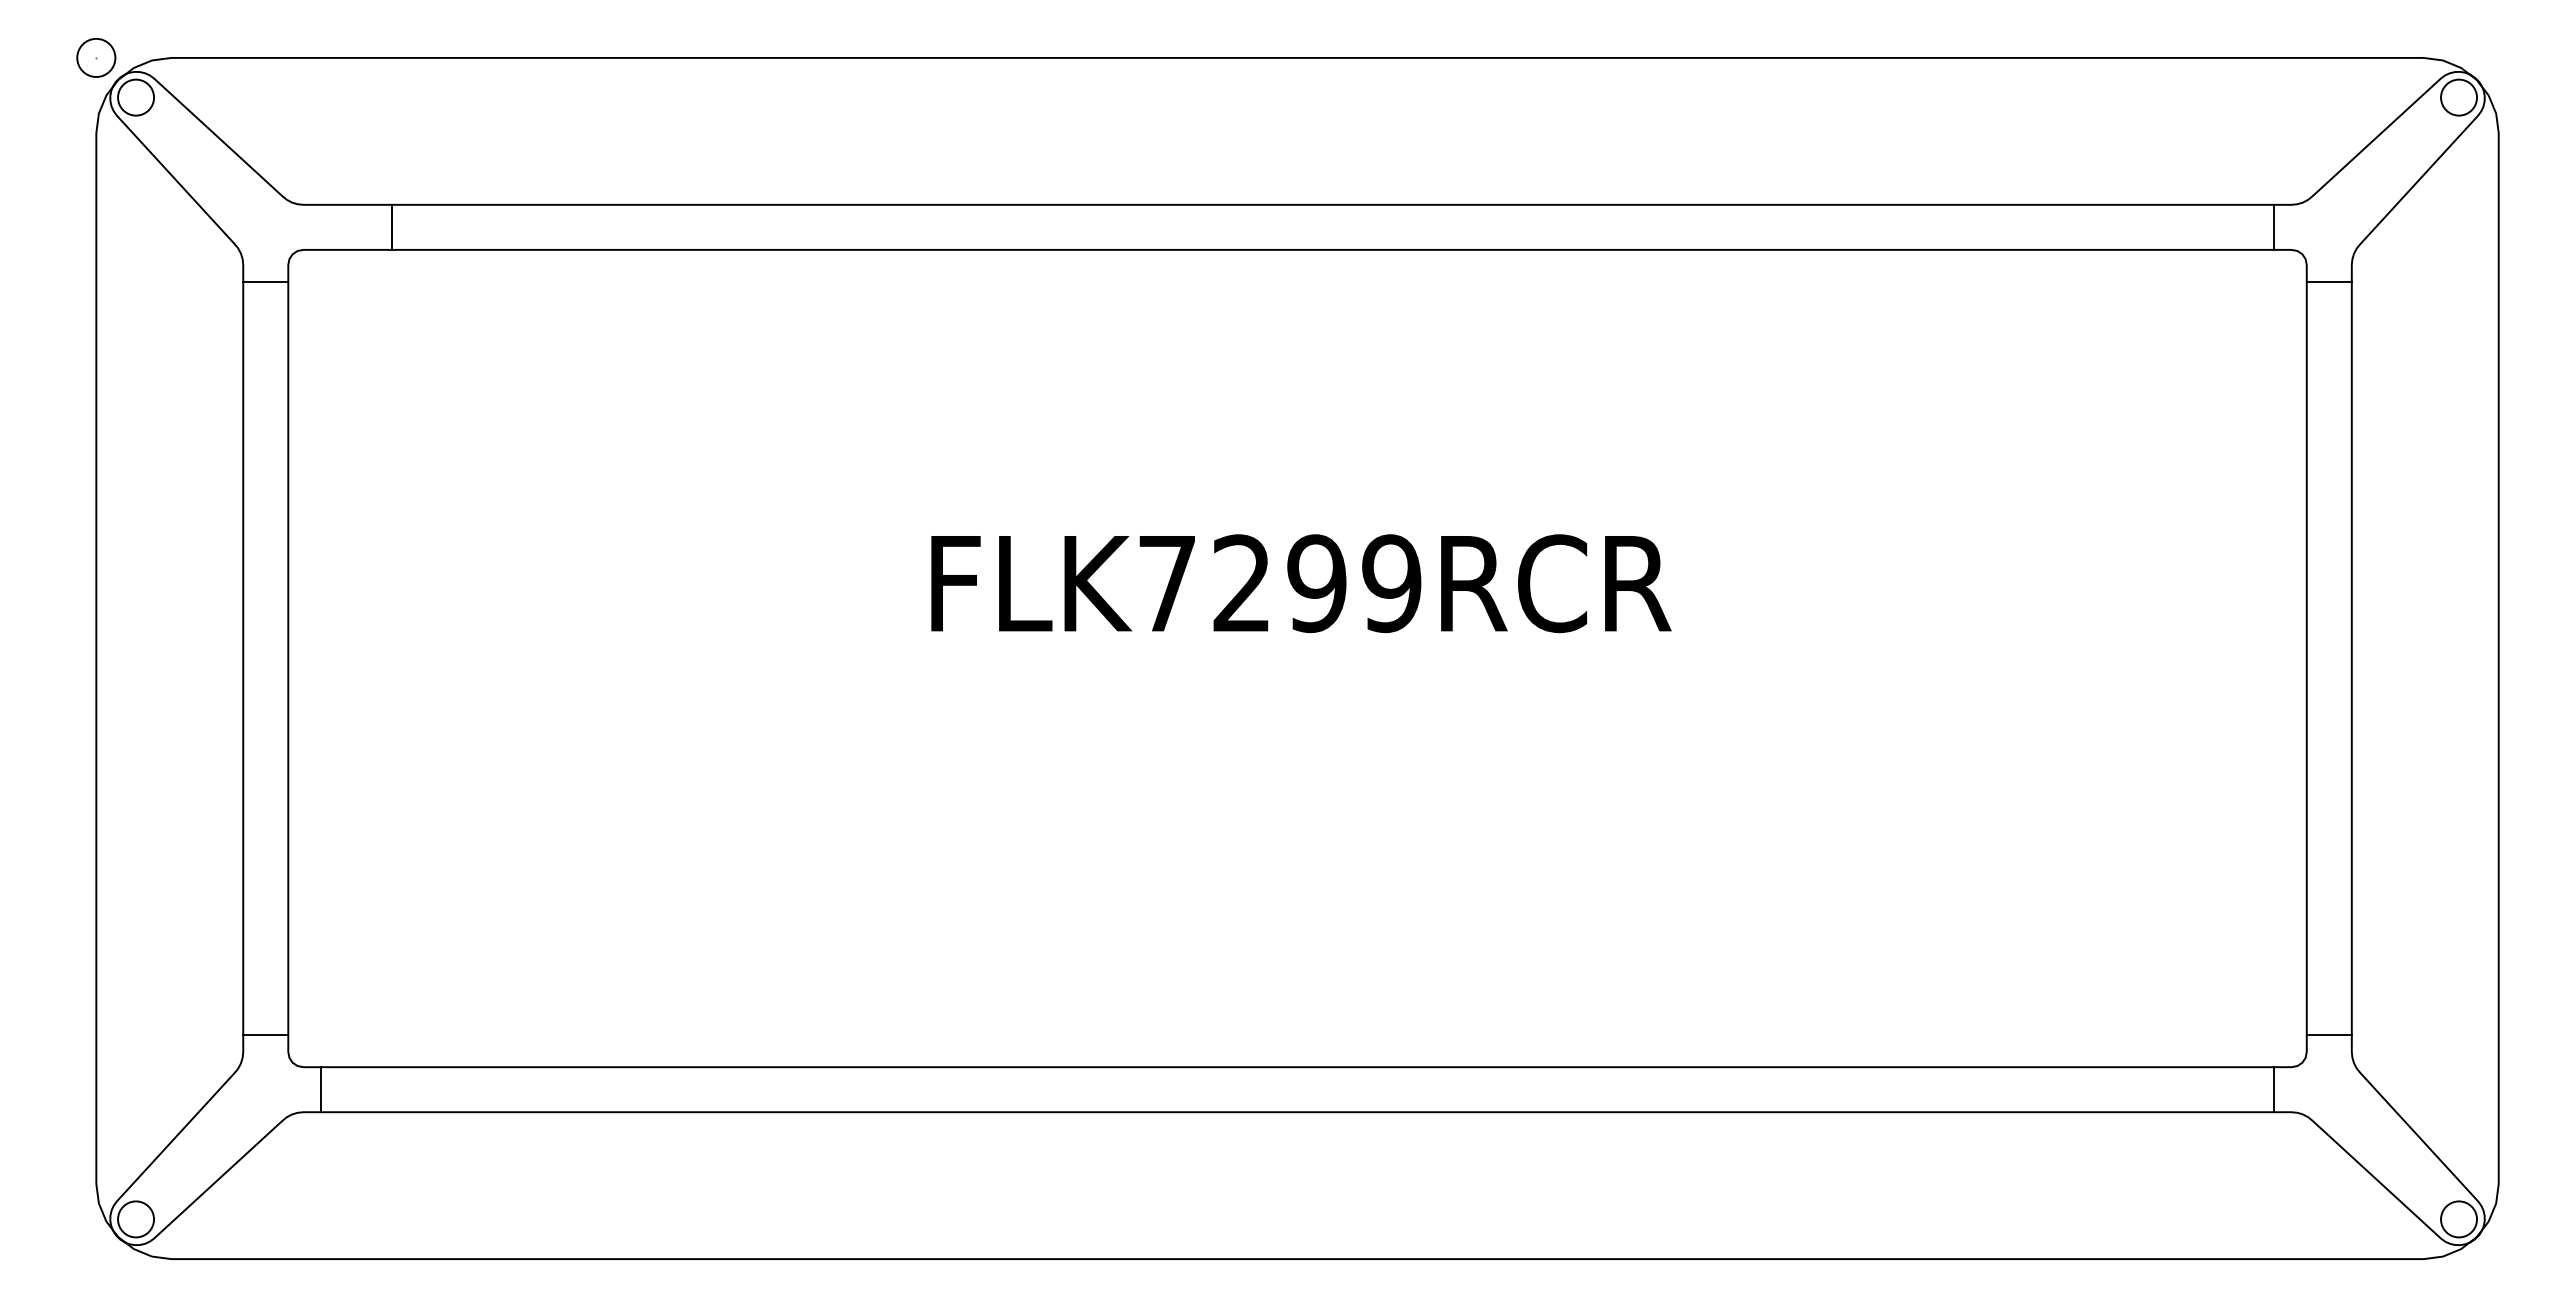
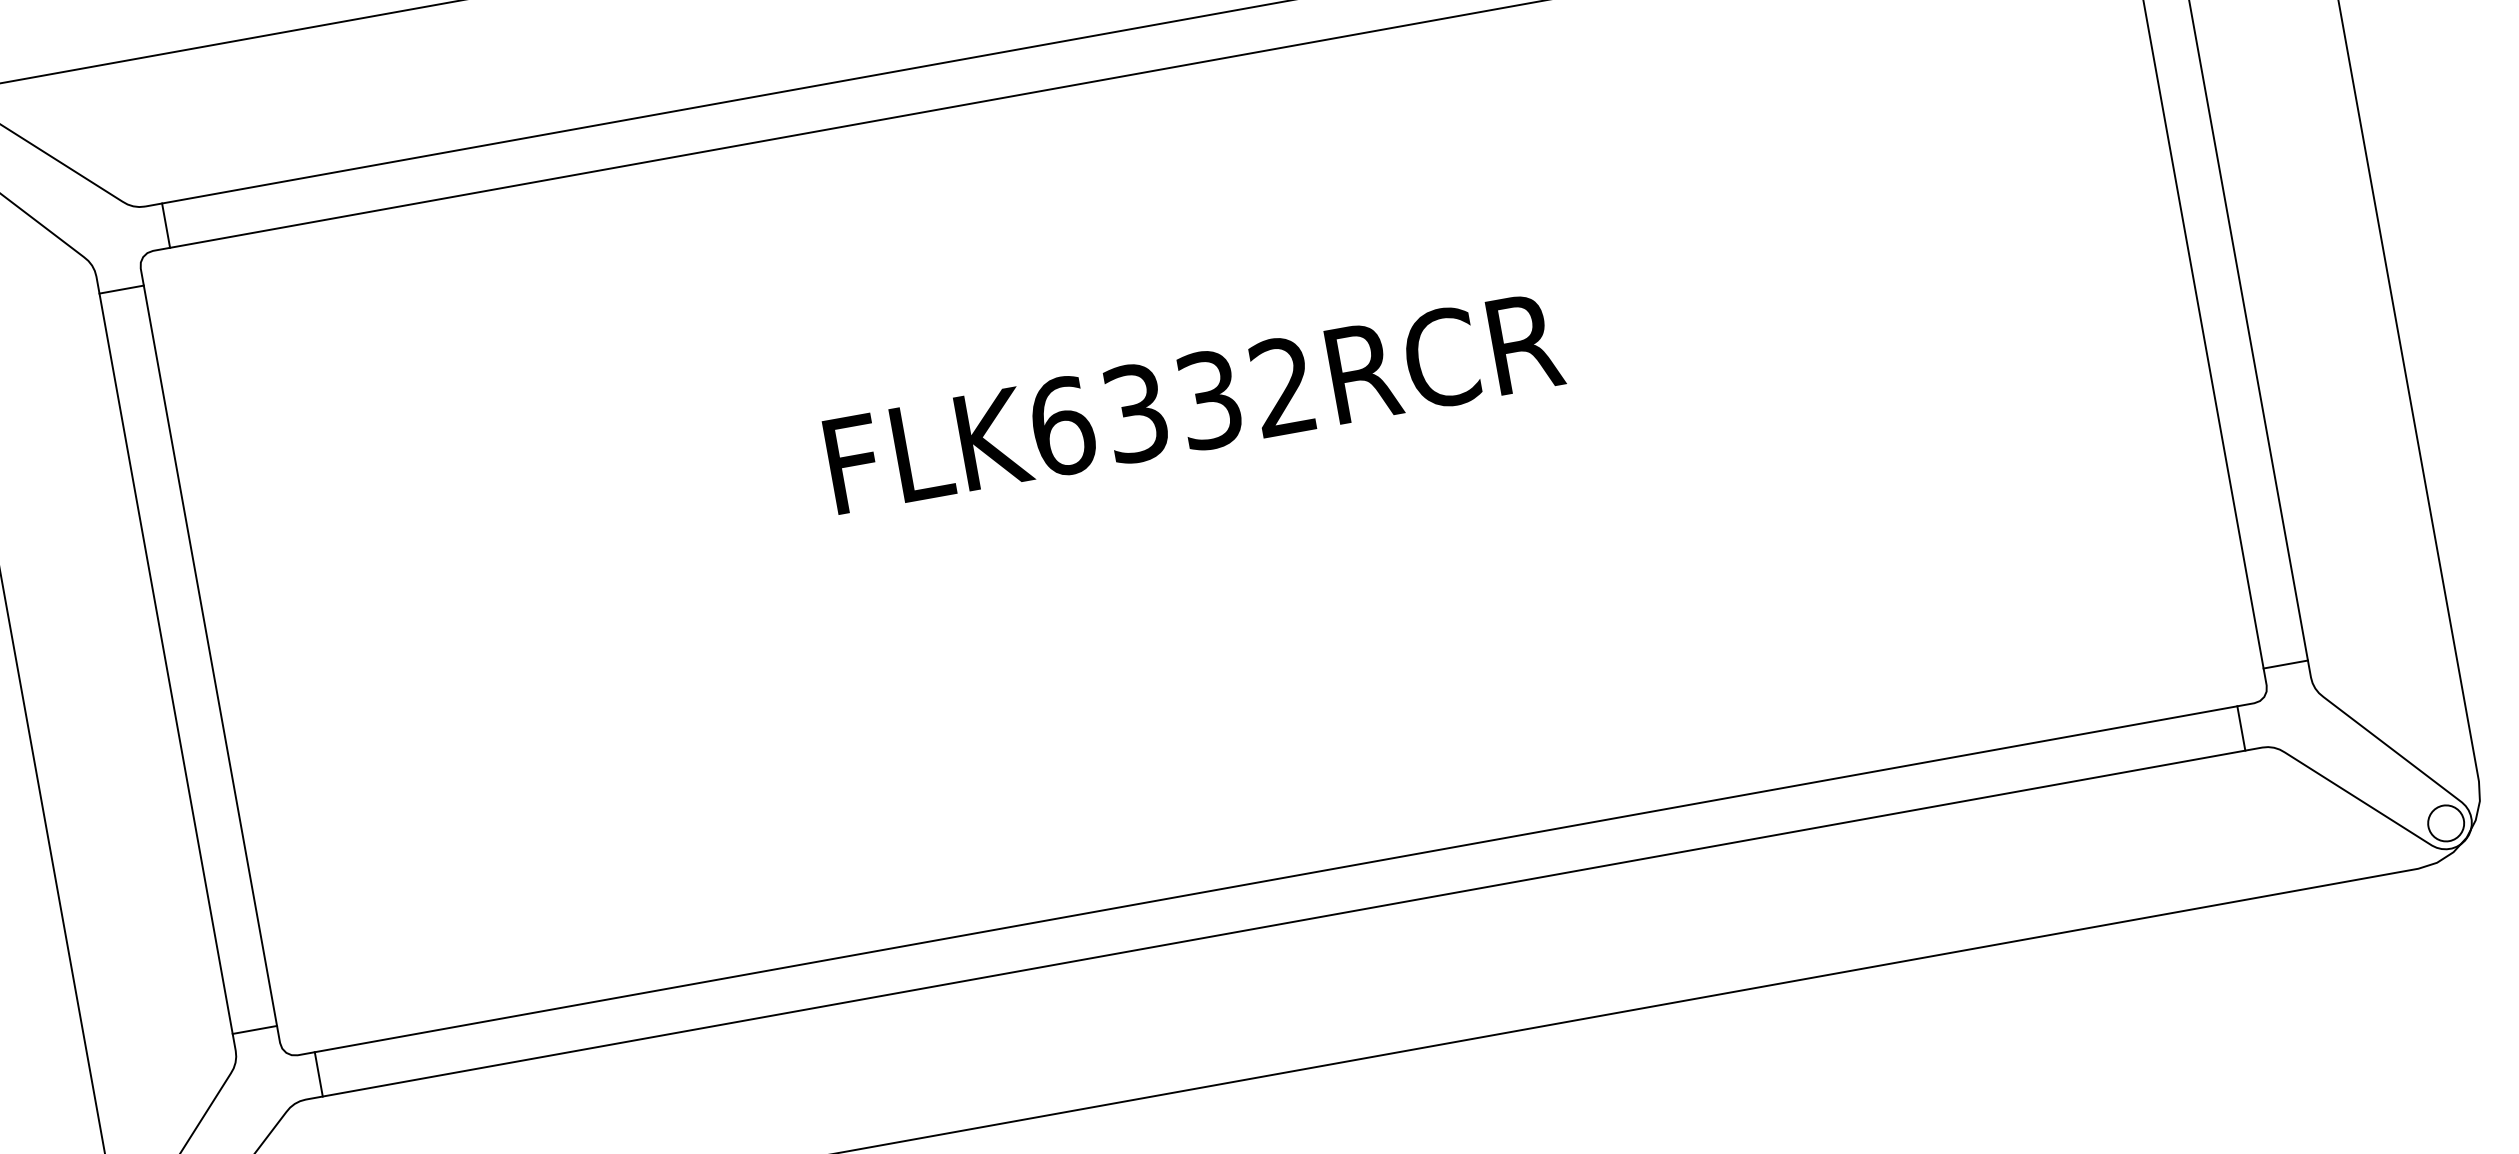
line: (391, 226) -> (165, 224), moved
text: (1279, 583) -> (1172, 406), FLK7299RCR -> FLK6332RCR

